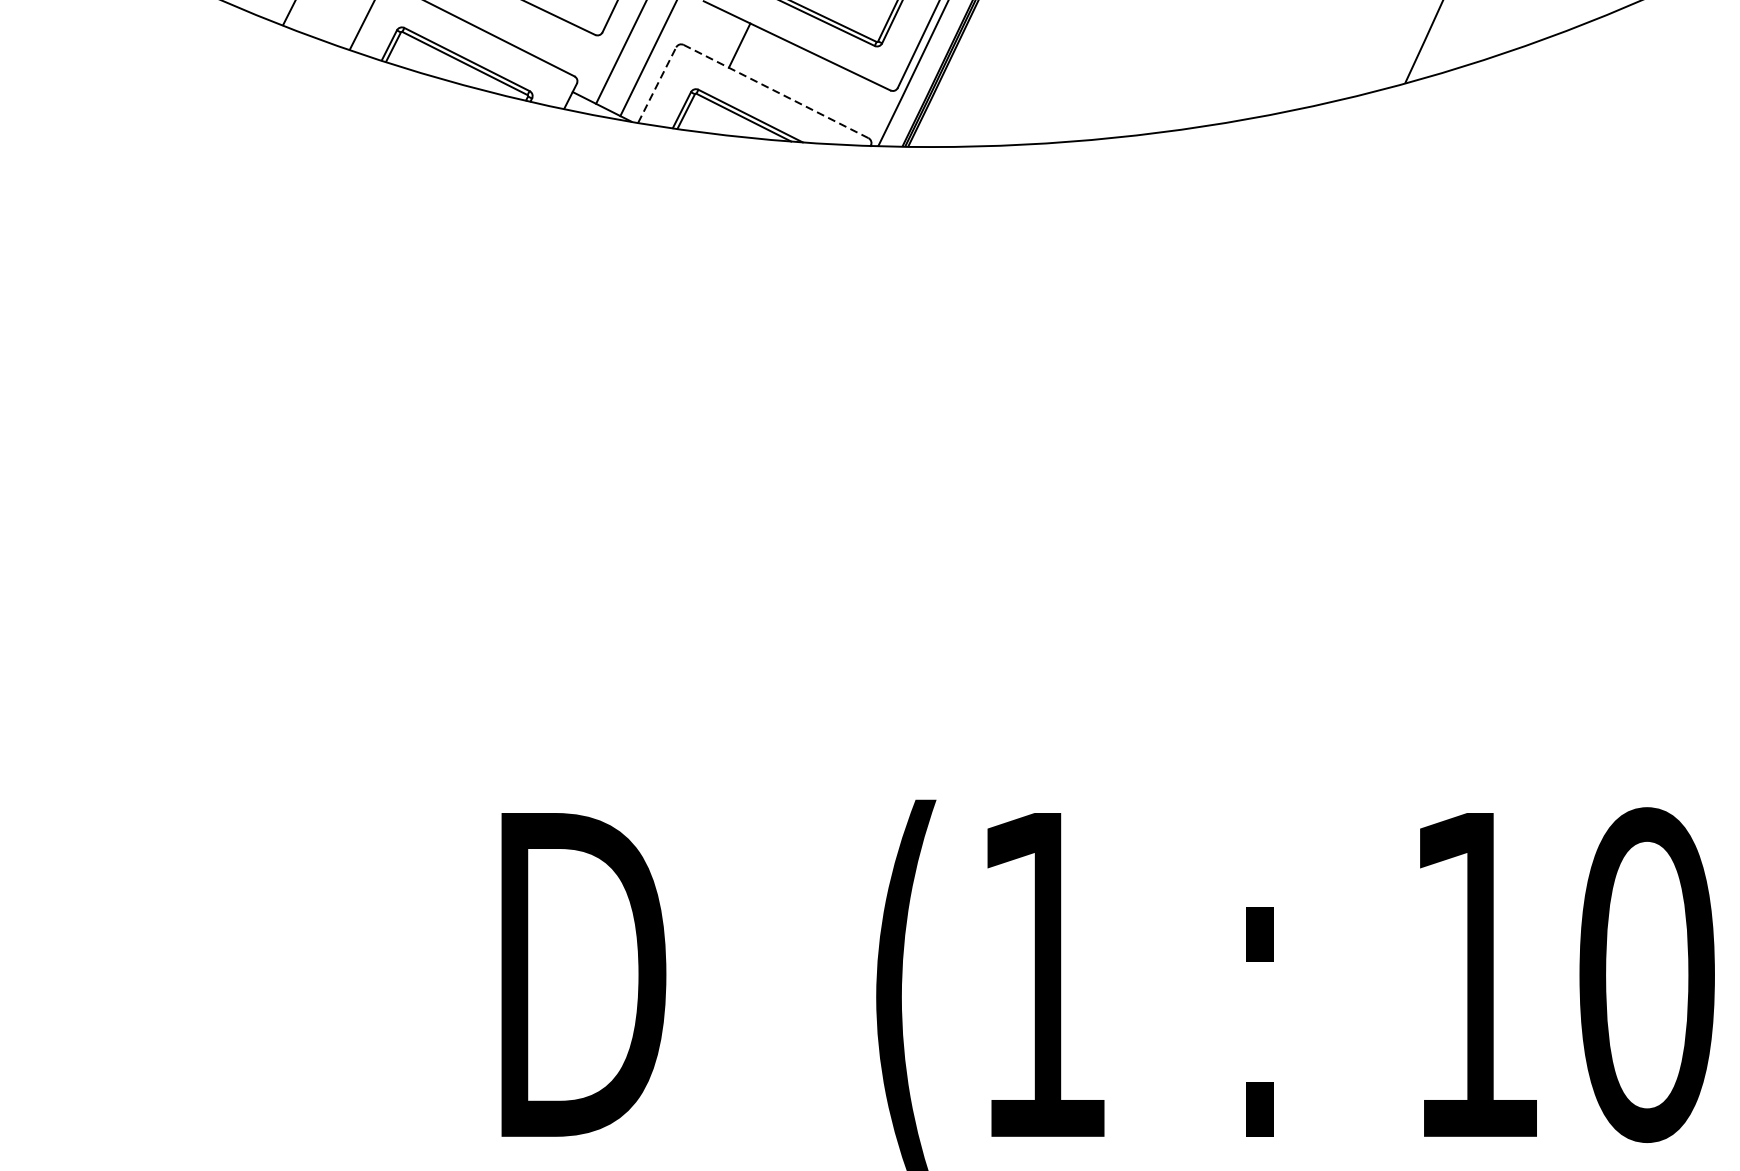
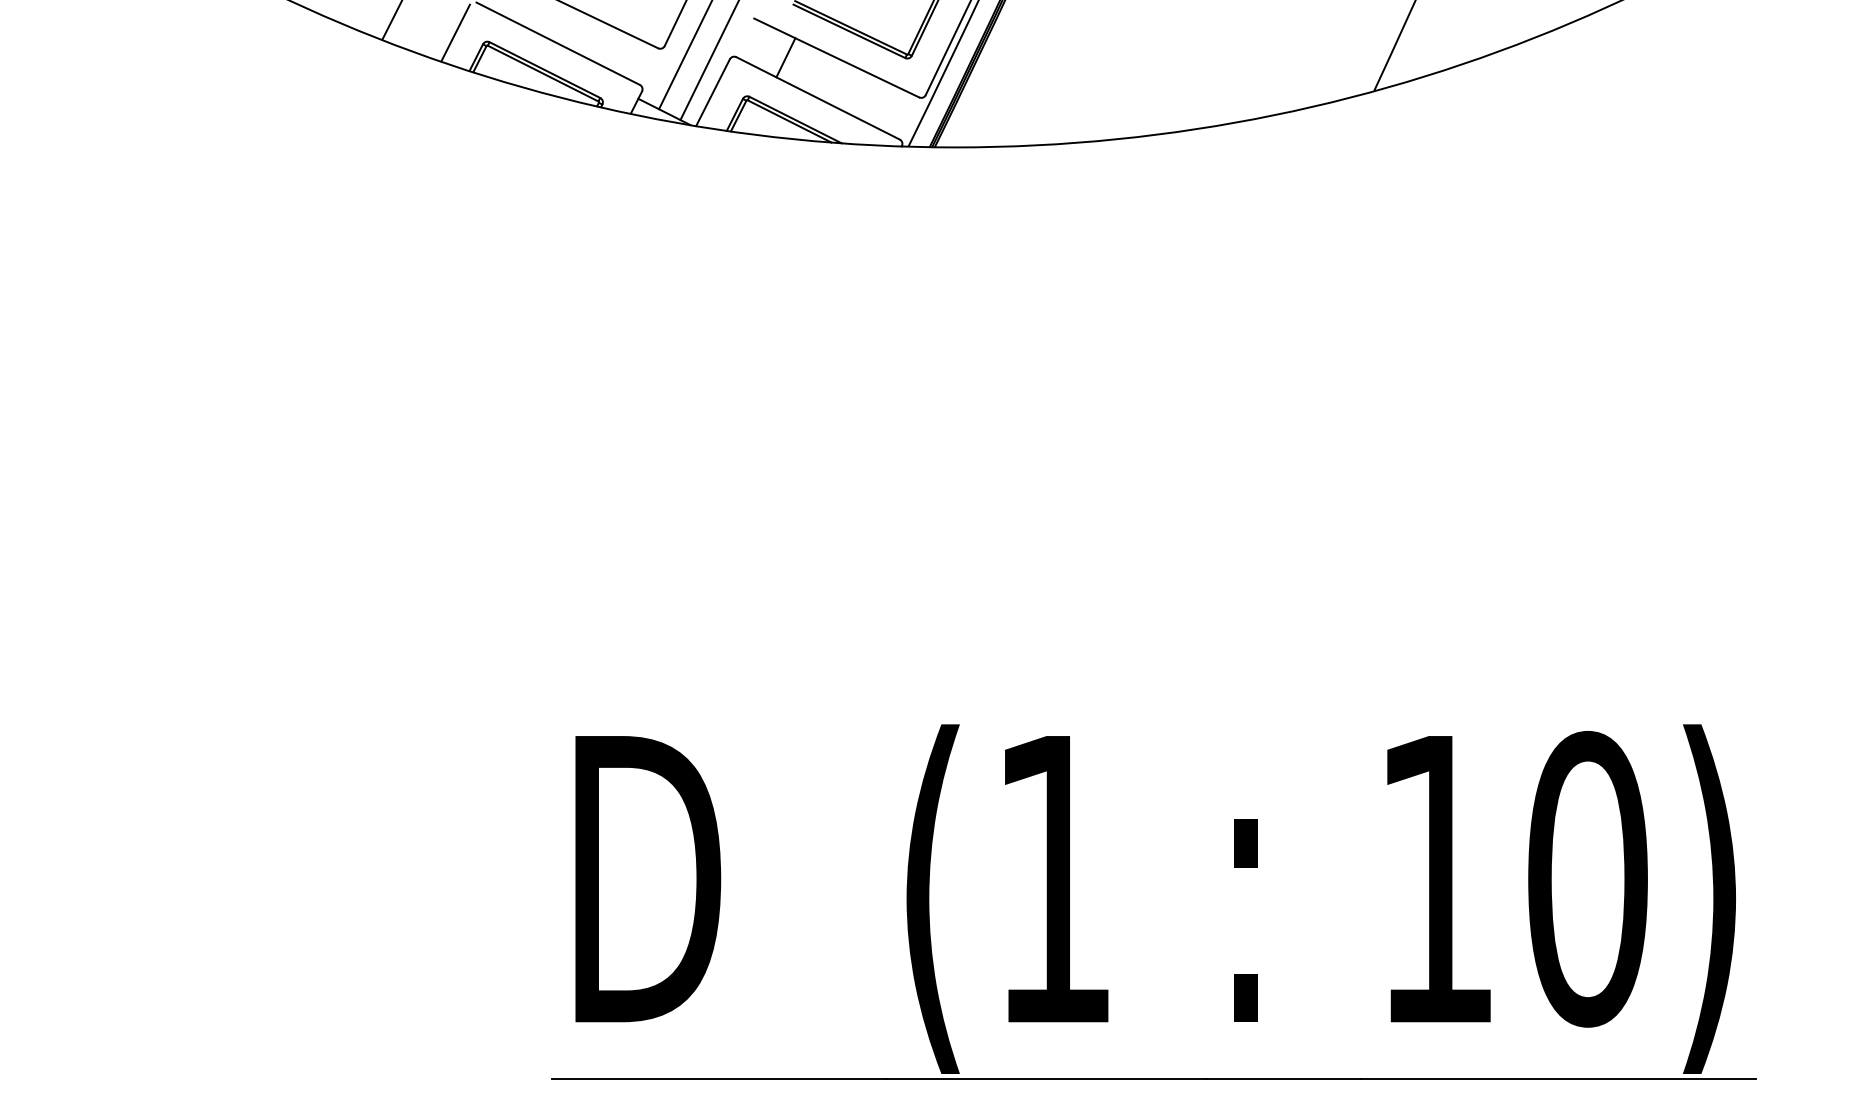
line: (657, 84) -> (713, 92), dashed -> solid
line: (776, 91) -> (818, 98), dashed -> solid

